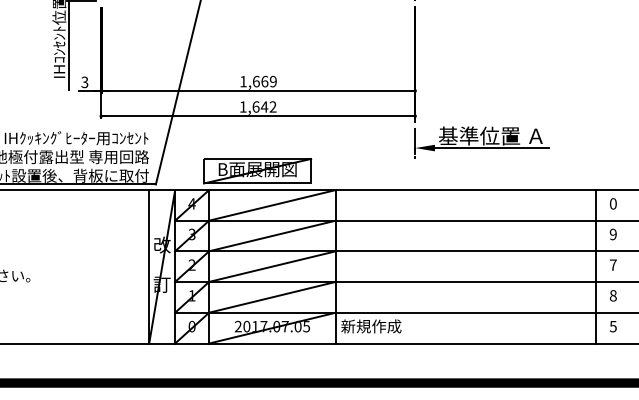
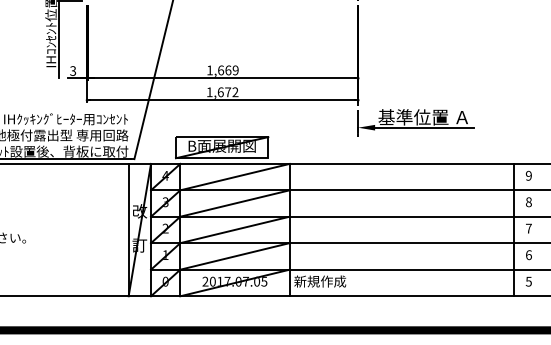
text: (263, 107) -> (227, 92), 1,642 -> 1,672
text: (612, 203) -> (528, 175), 0 -> 9
text: (612, 234) -> (528, 202), 9 -> 8
text: (612, 295) -> (528, 254), 8 -> 6

